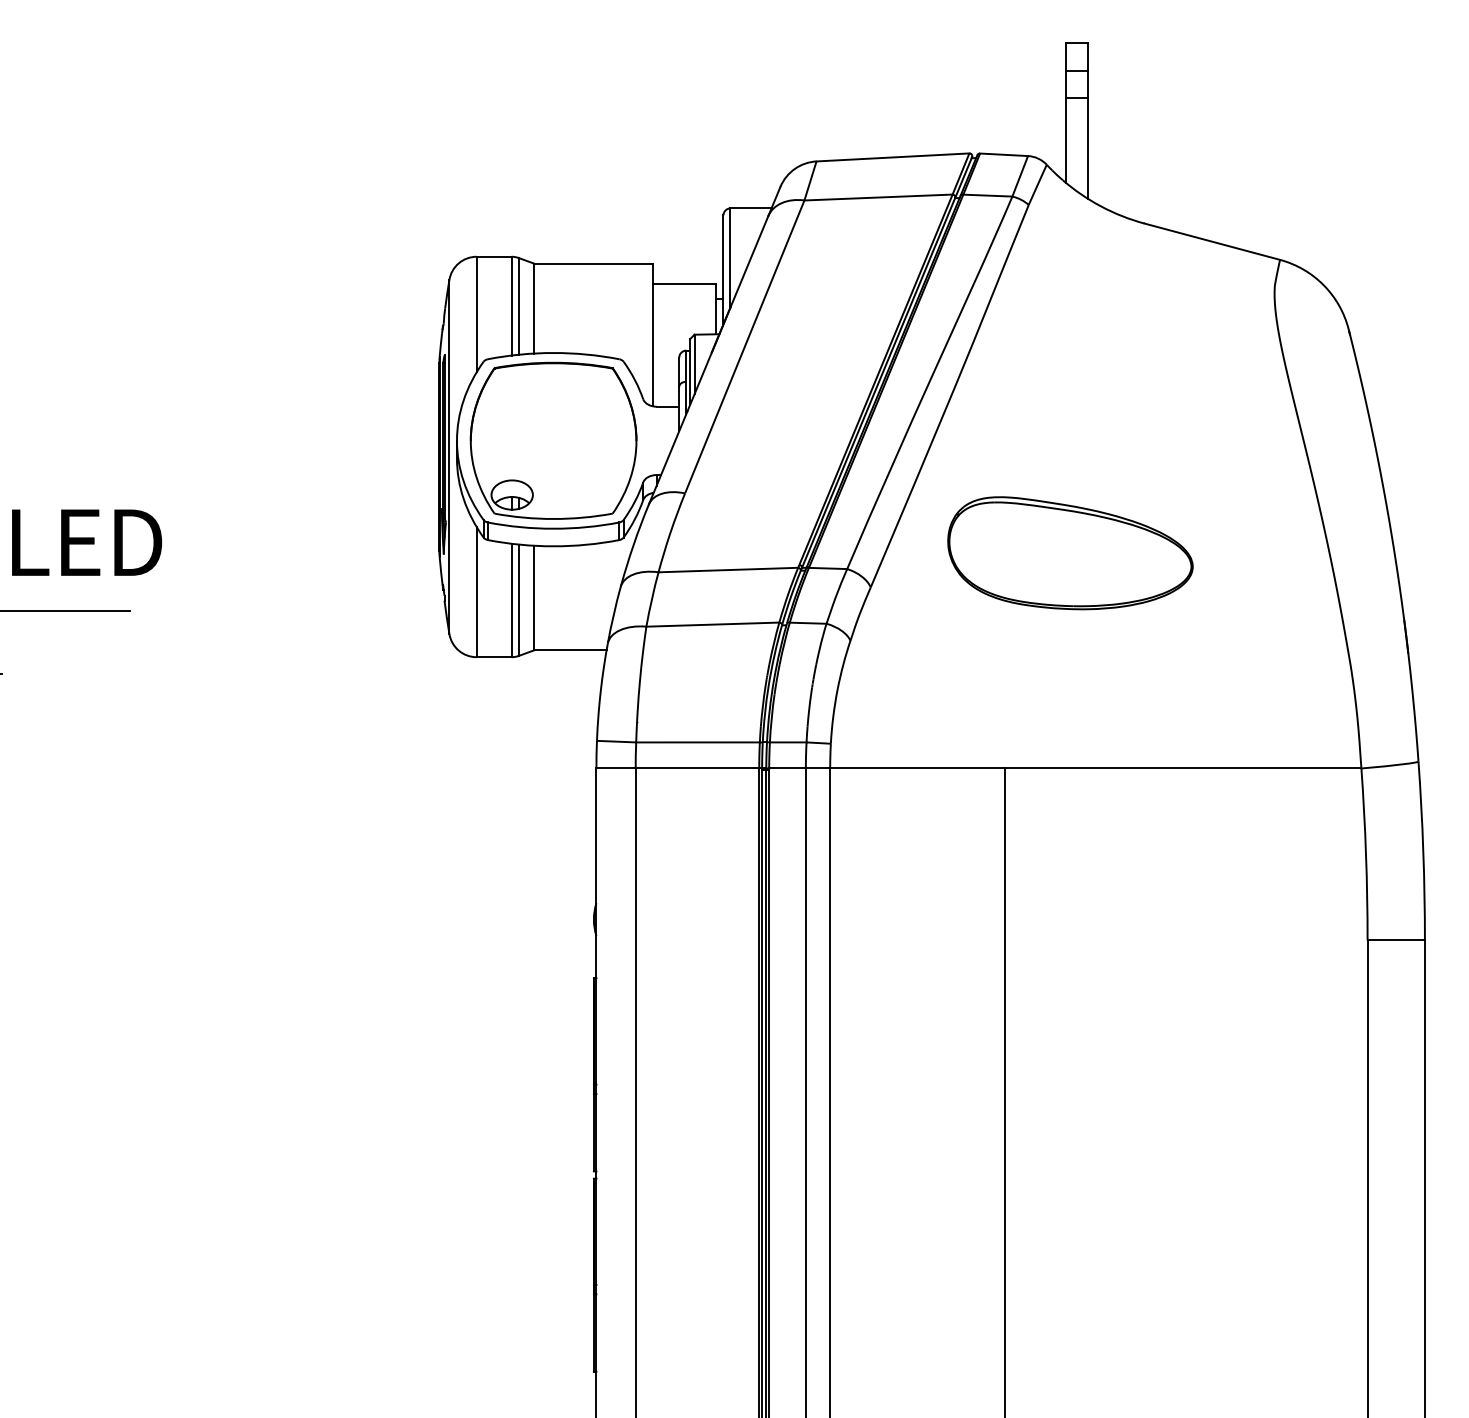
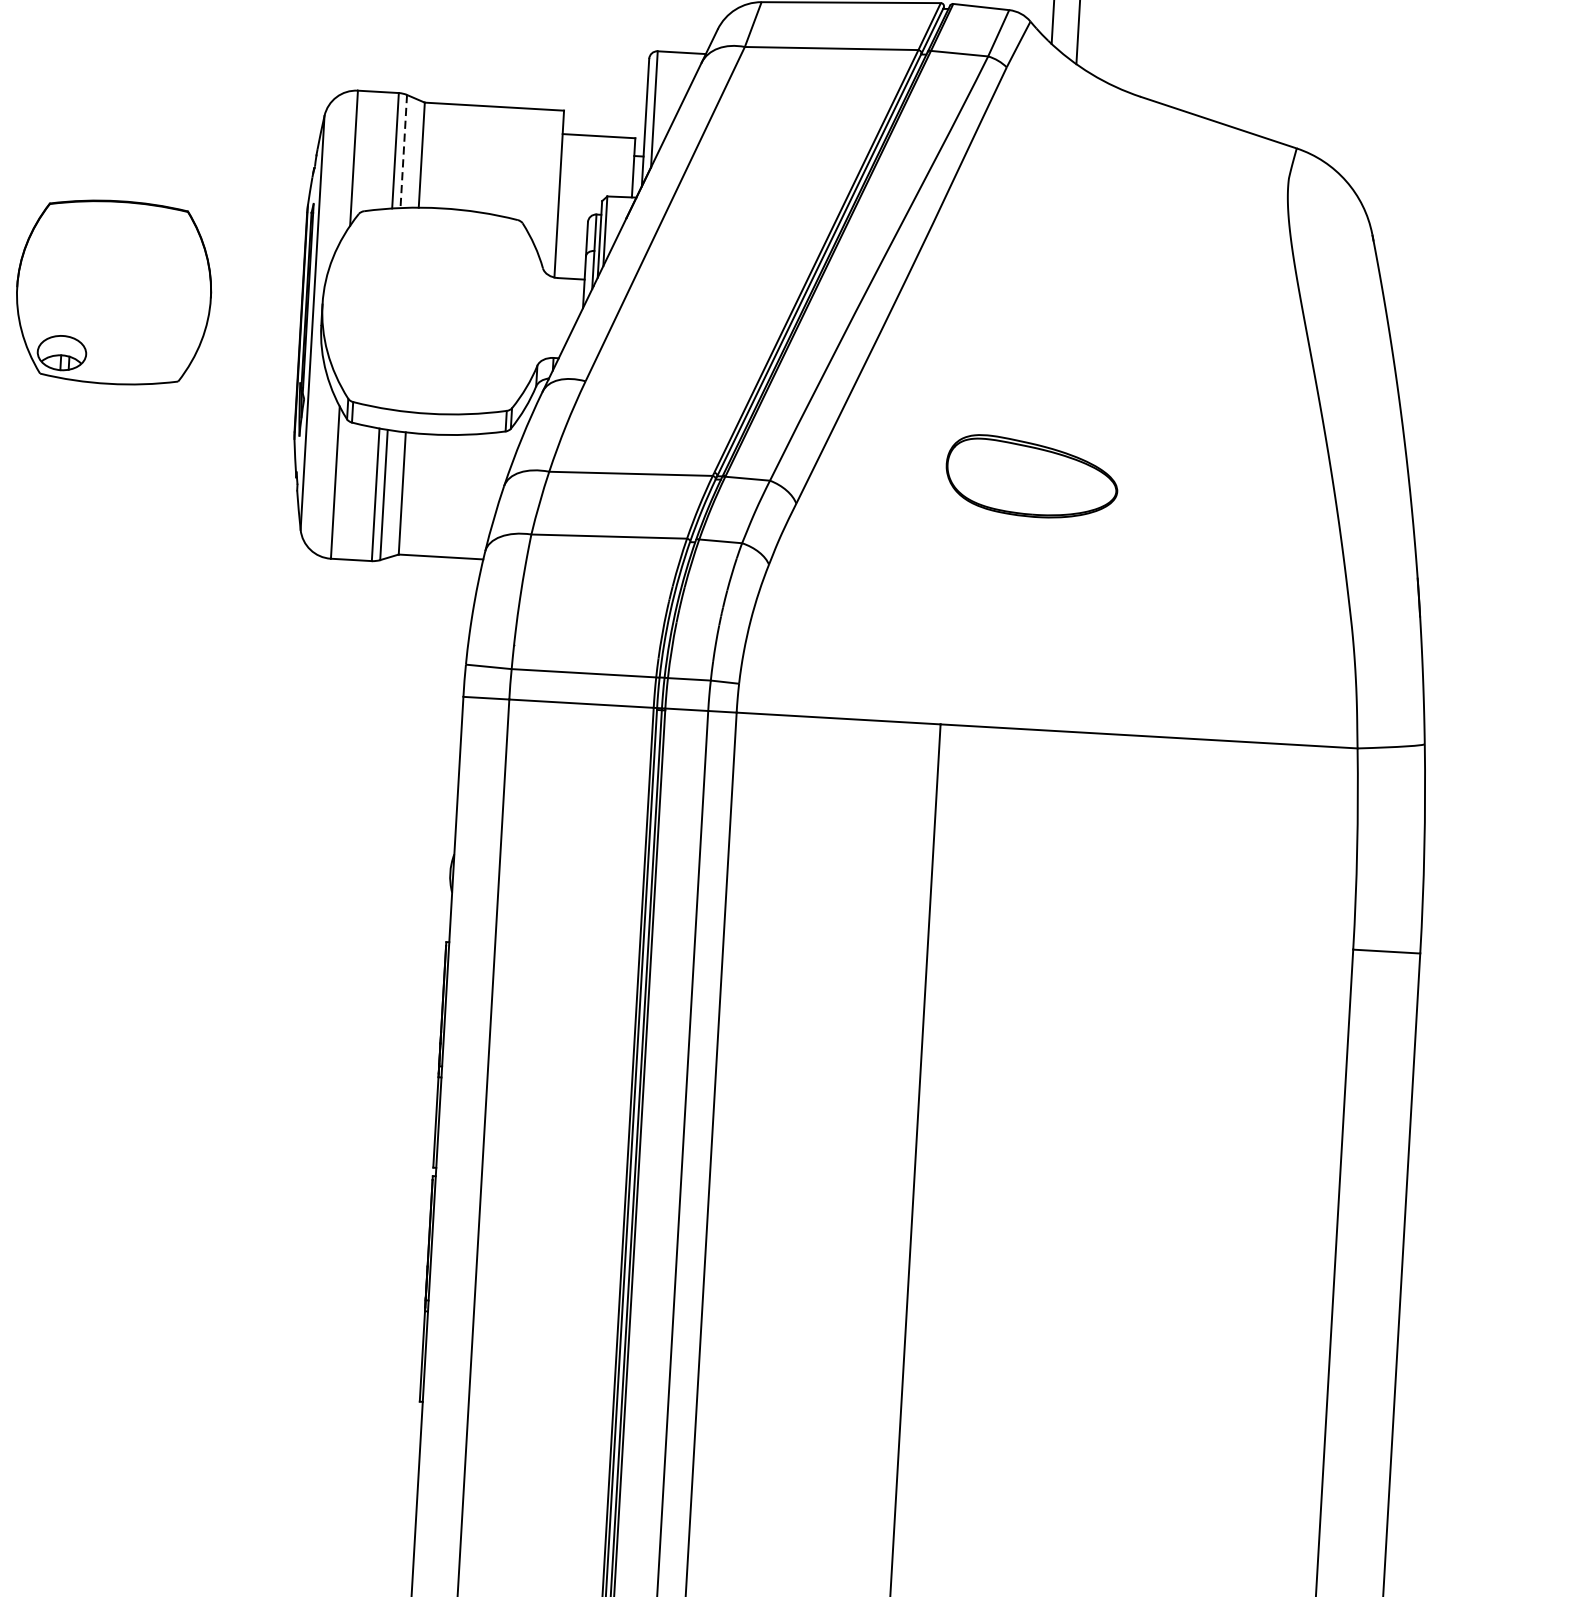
line: (518, 306) -> (403, 151), solid -> dashed
part: (553, 440) -> (113, 292), moved
part: (1070, 553) -> (1032, 477), size x0.6

